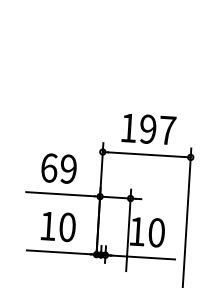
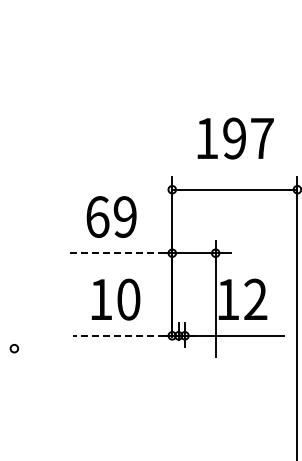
text: (148, 129) -> (235, 138), moved
line: (60, 194) -> (115, 253), solid -> dashed
text: (156, 232) -> (255, 299), 10 -> 12
line: (58, 252) -> (118, 335), solid -> dashed

